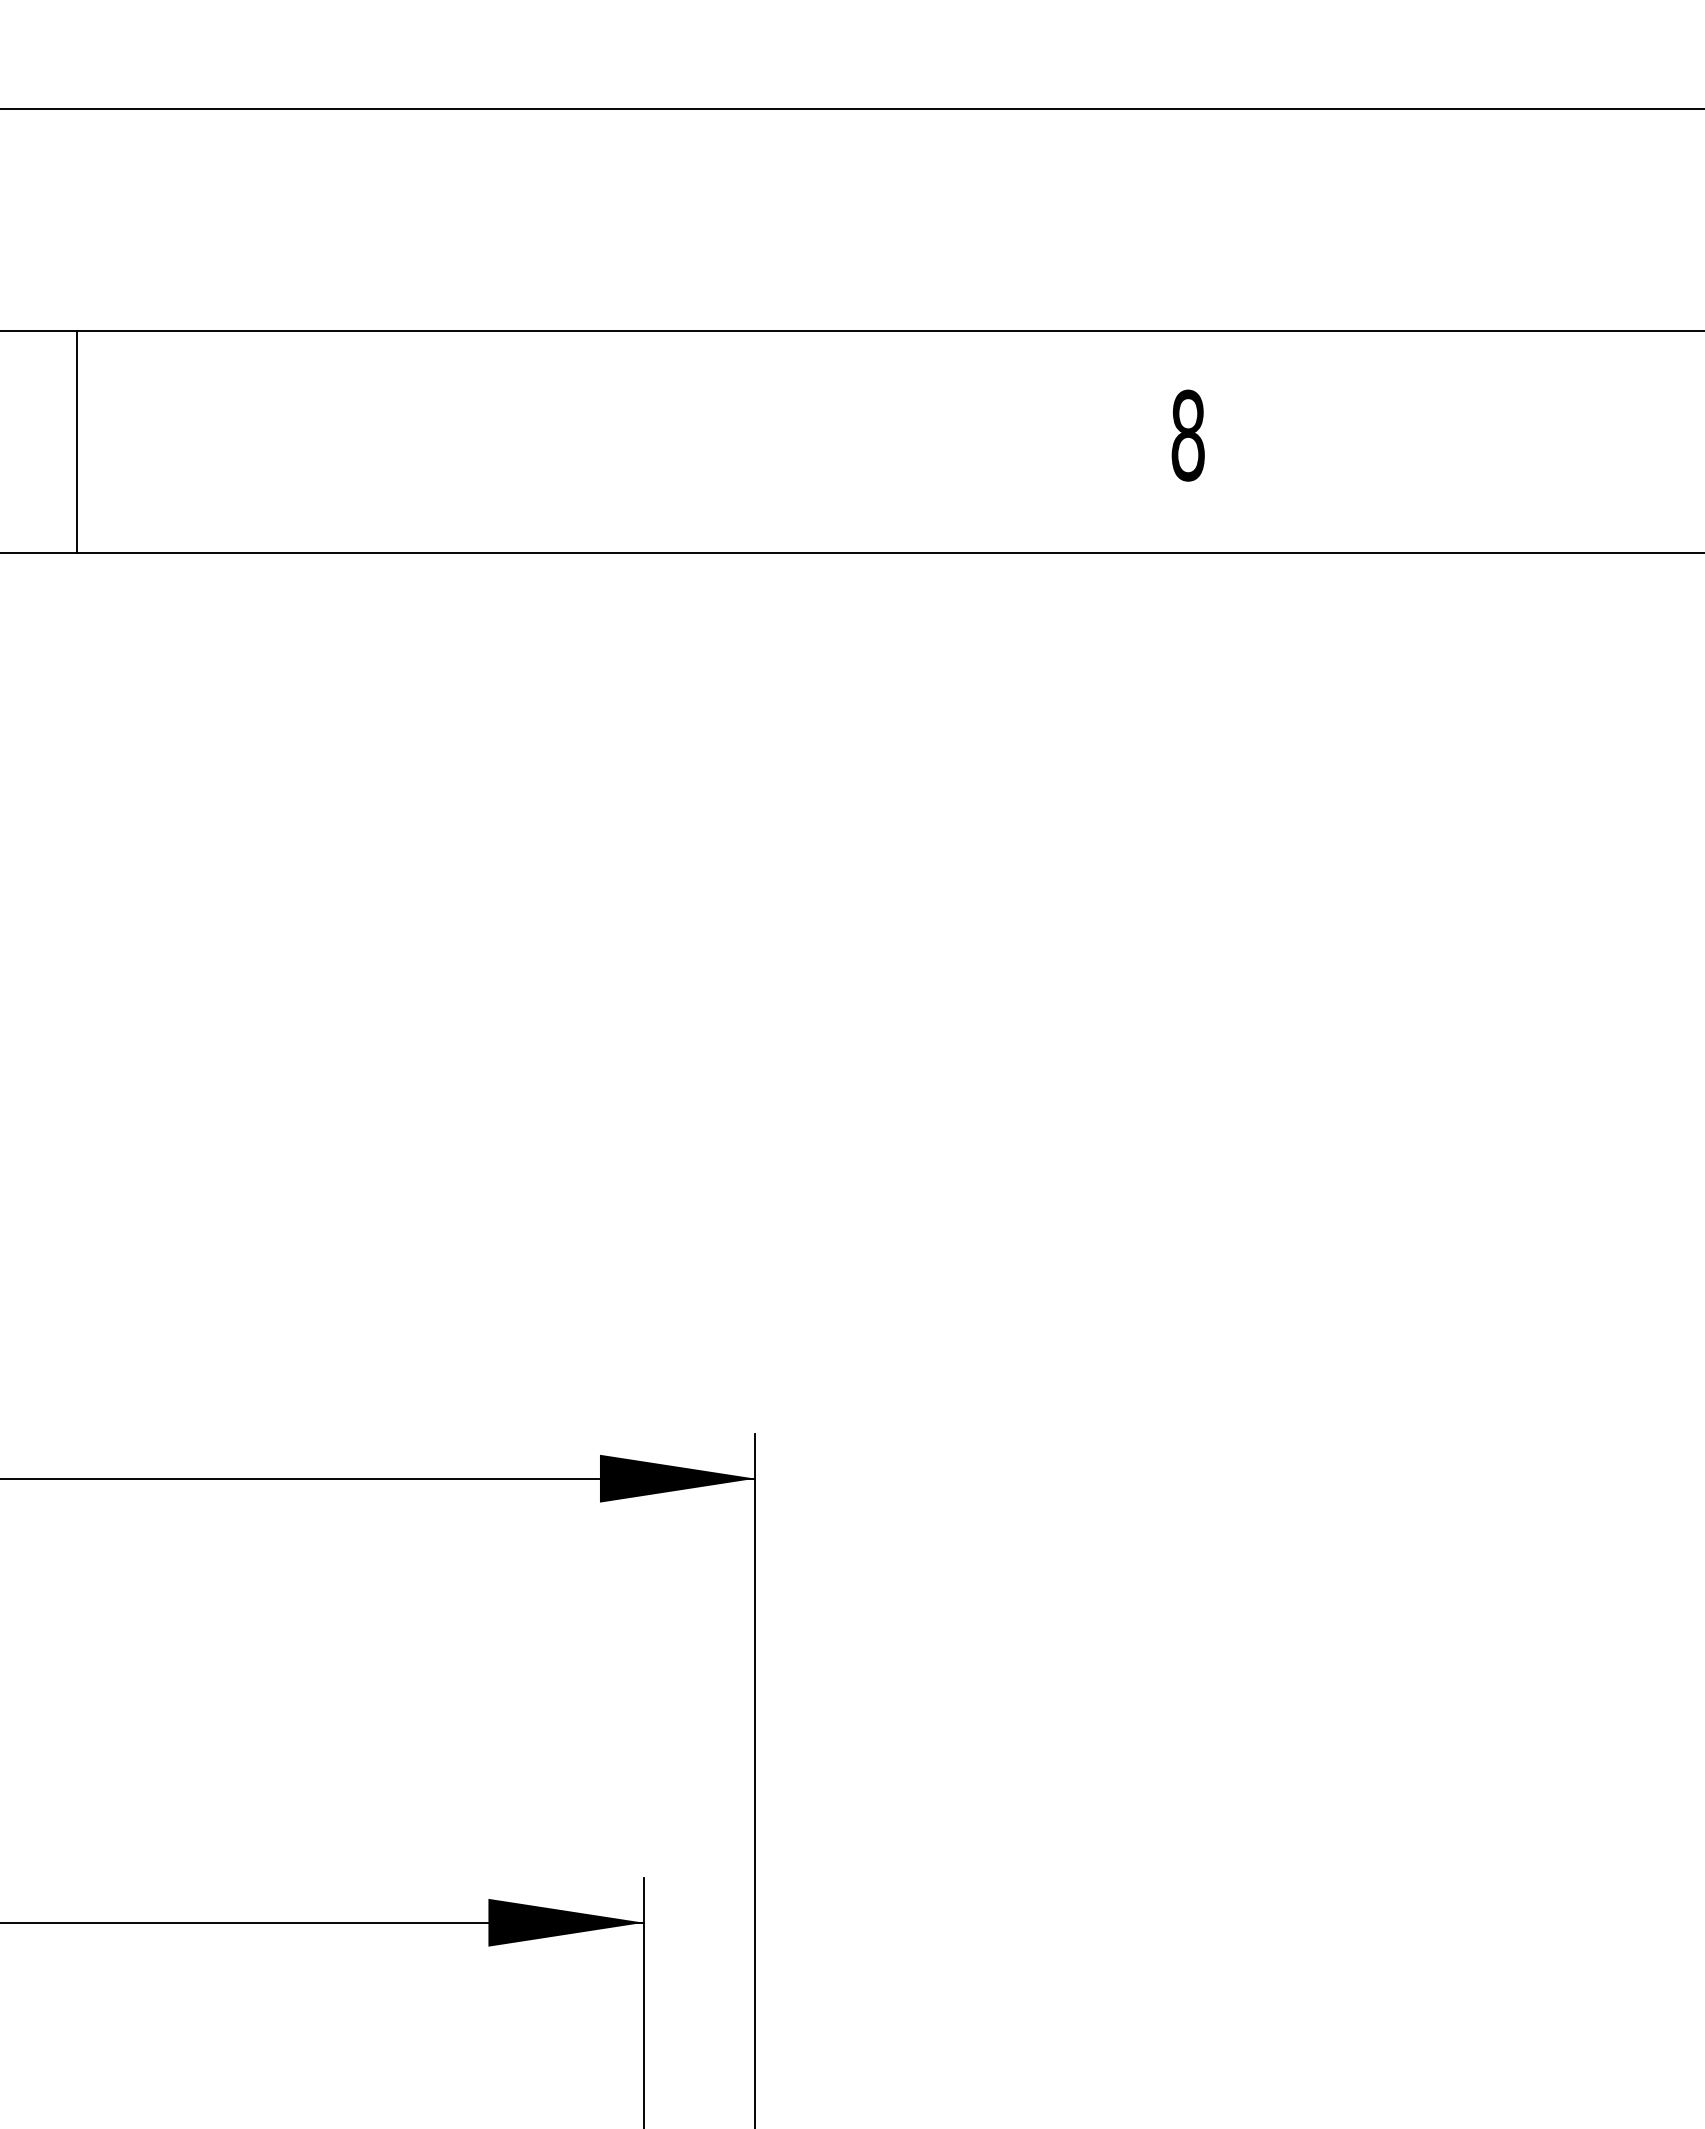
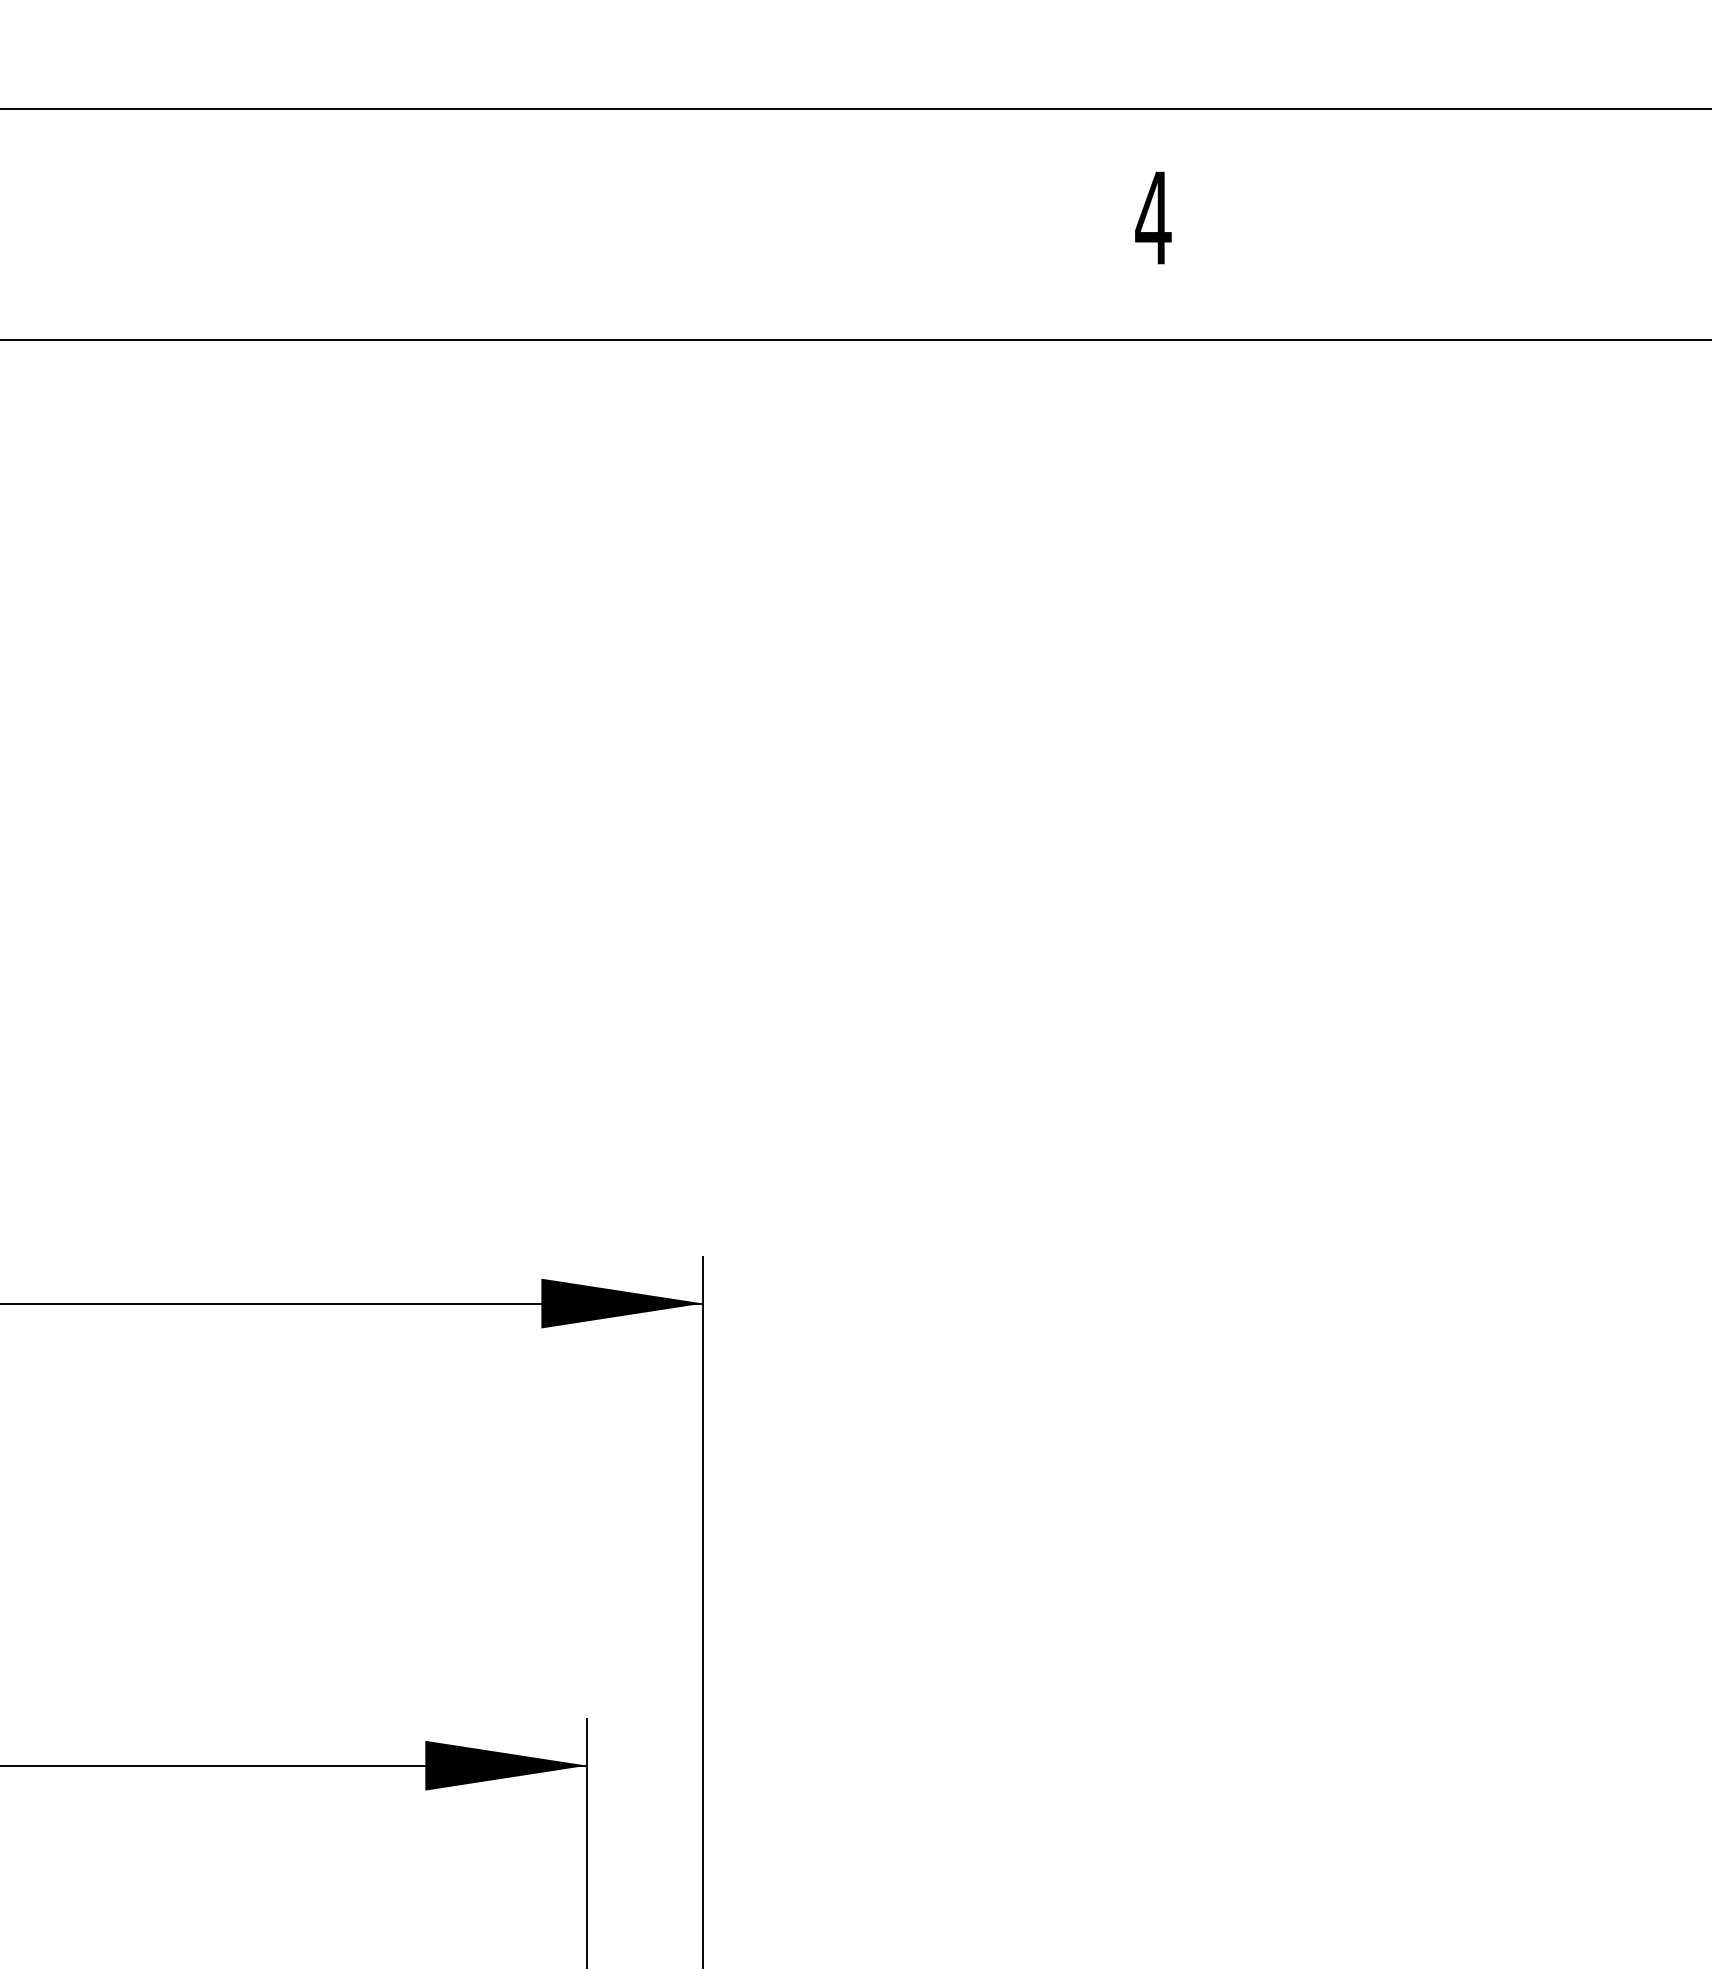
text: (1187, 435) -> (1152, 217), 8 -> 4

